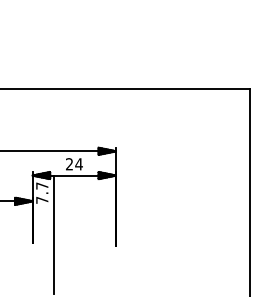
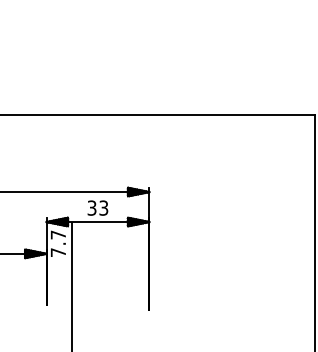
text: (74, 164) -> (98, 208), 24 -> 33

